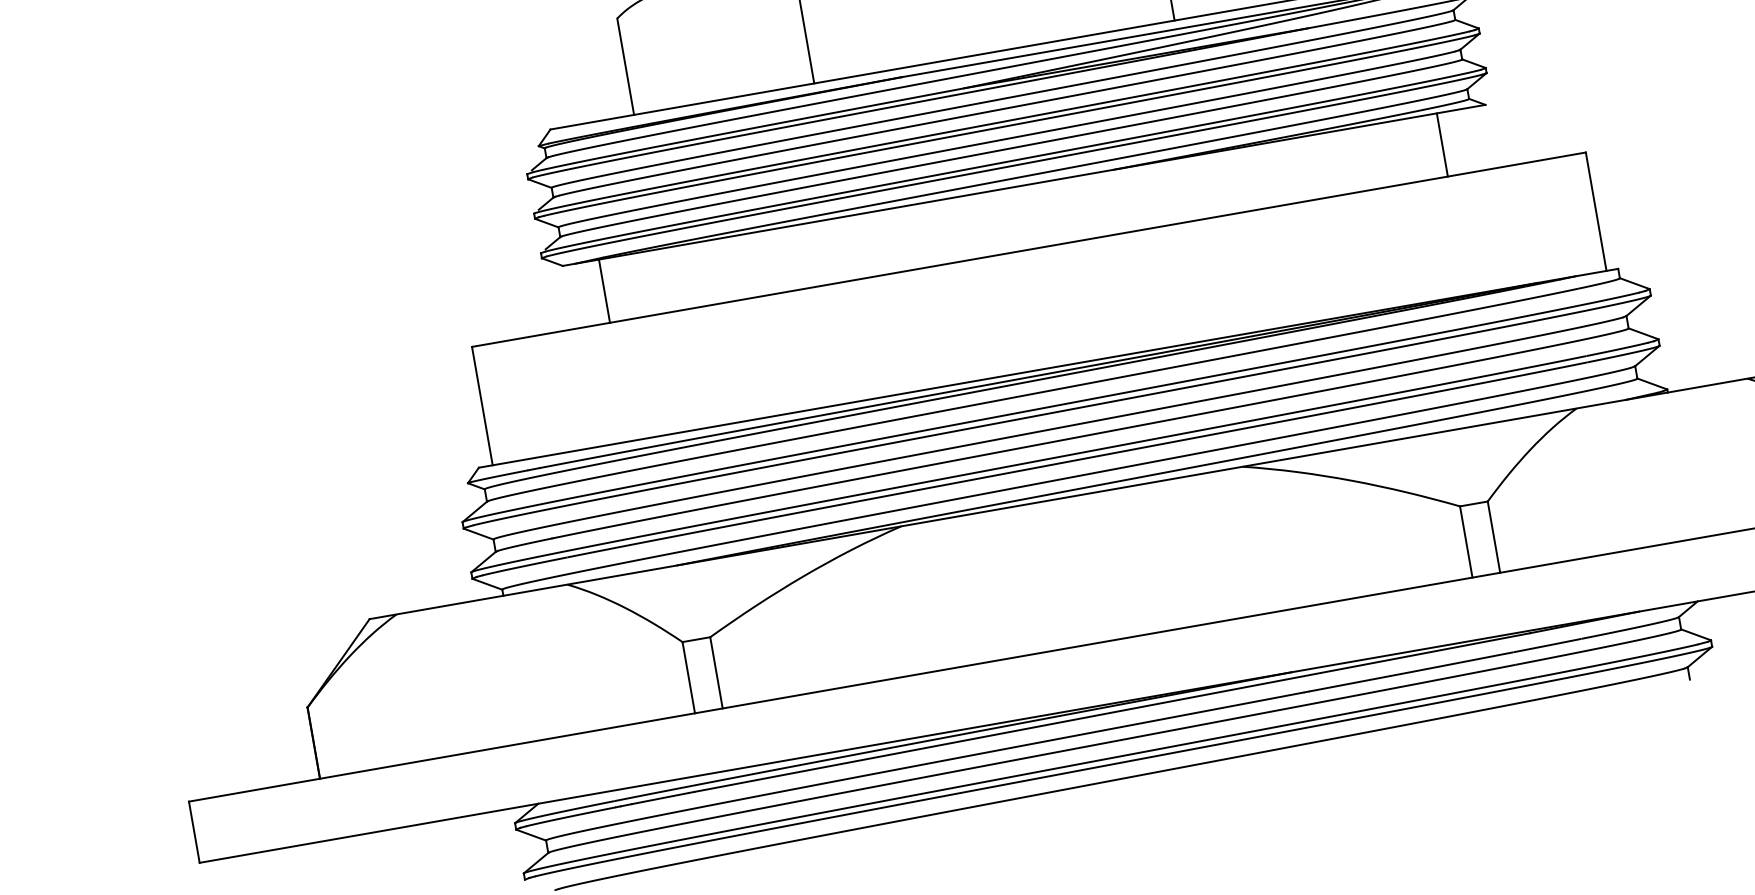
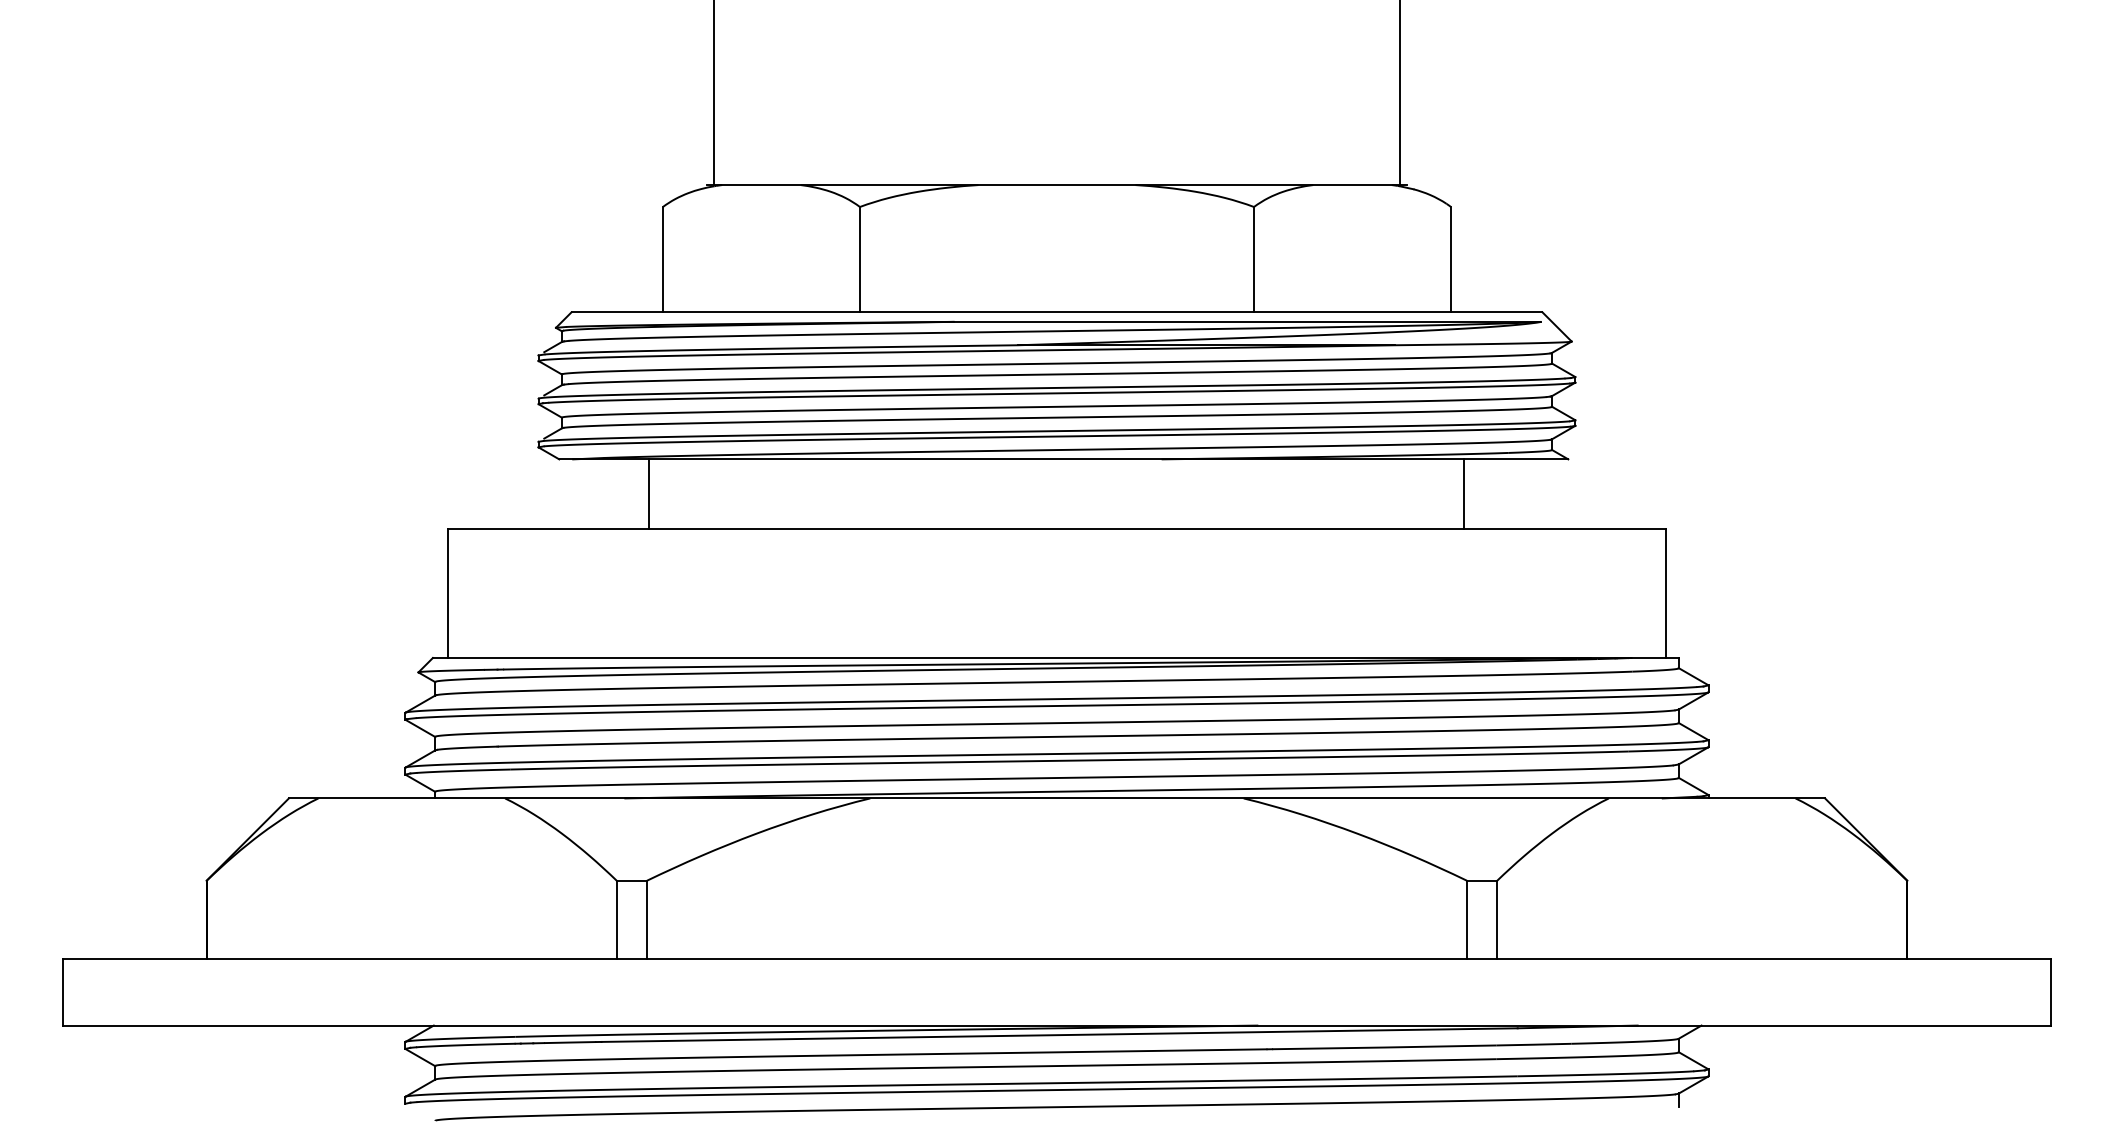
line: (1442, 144) -> (1464, 493), moved
line: (604, 290) -> (648, 493), moved

